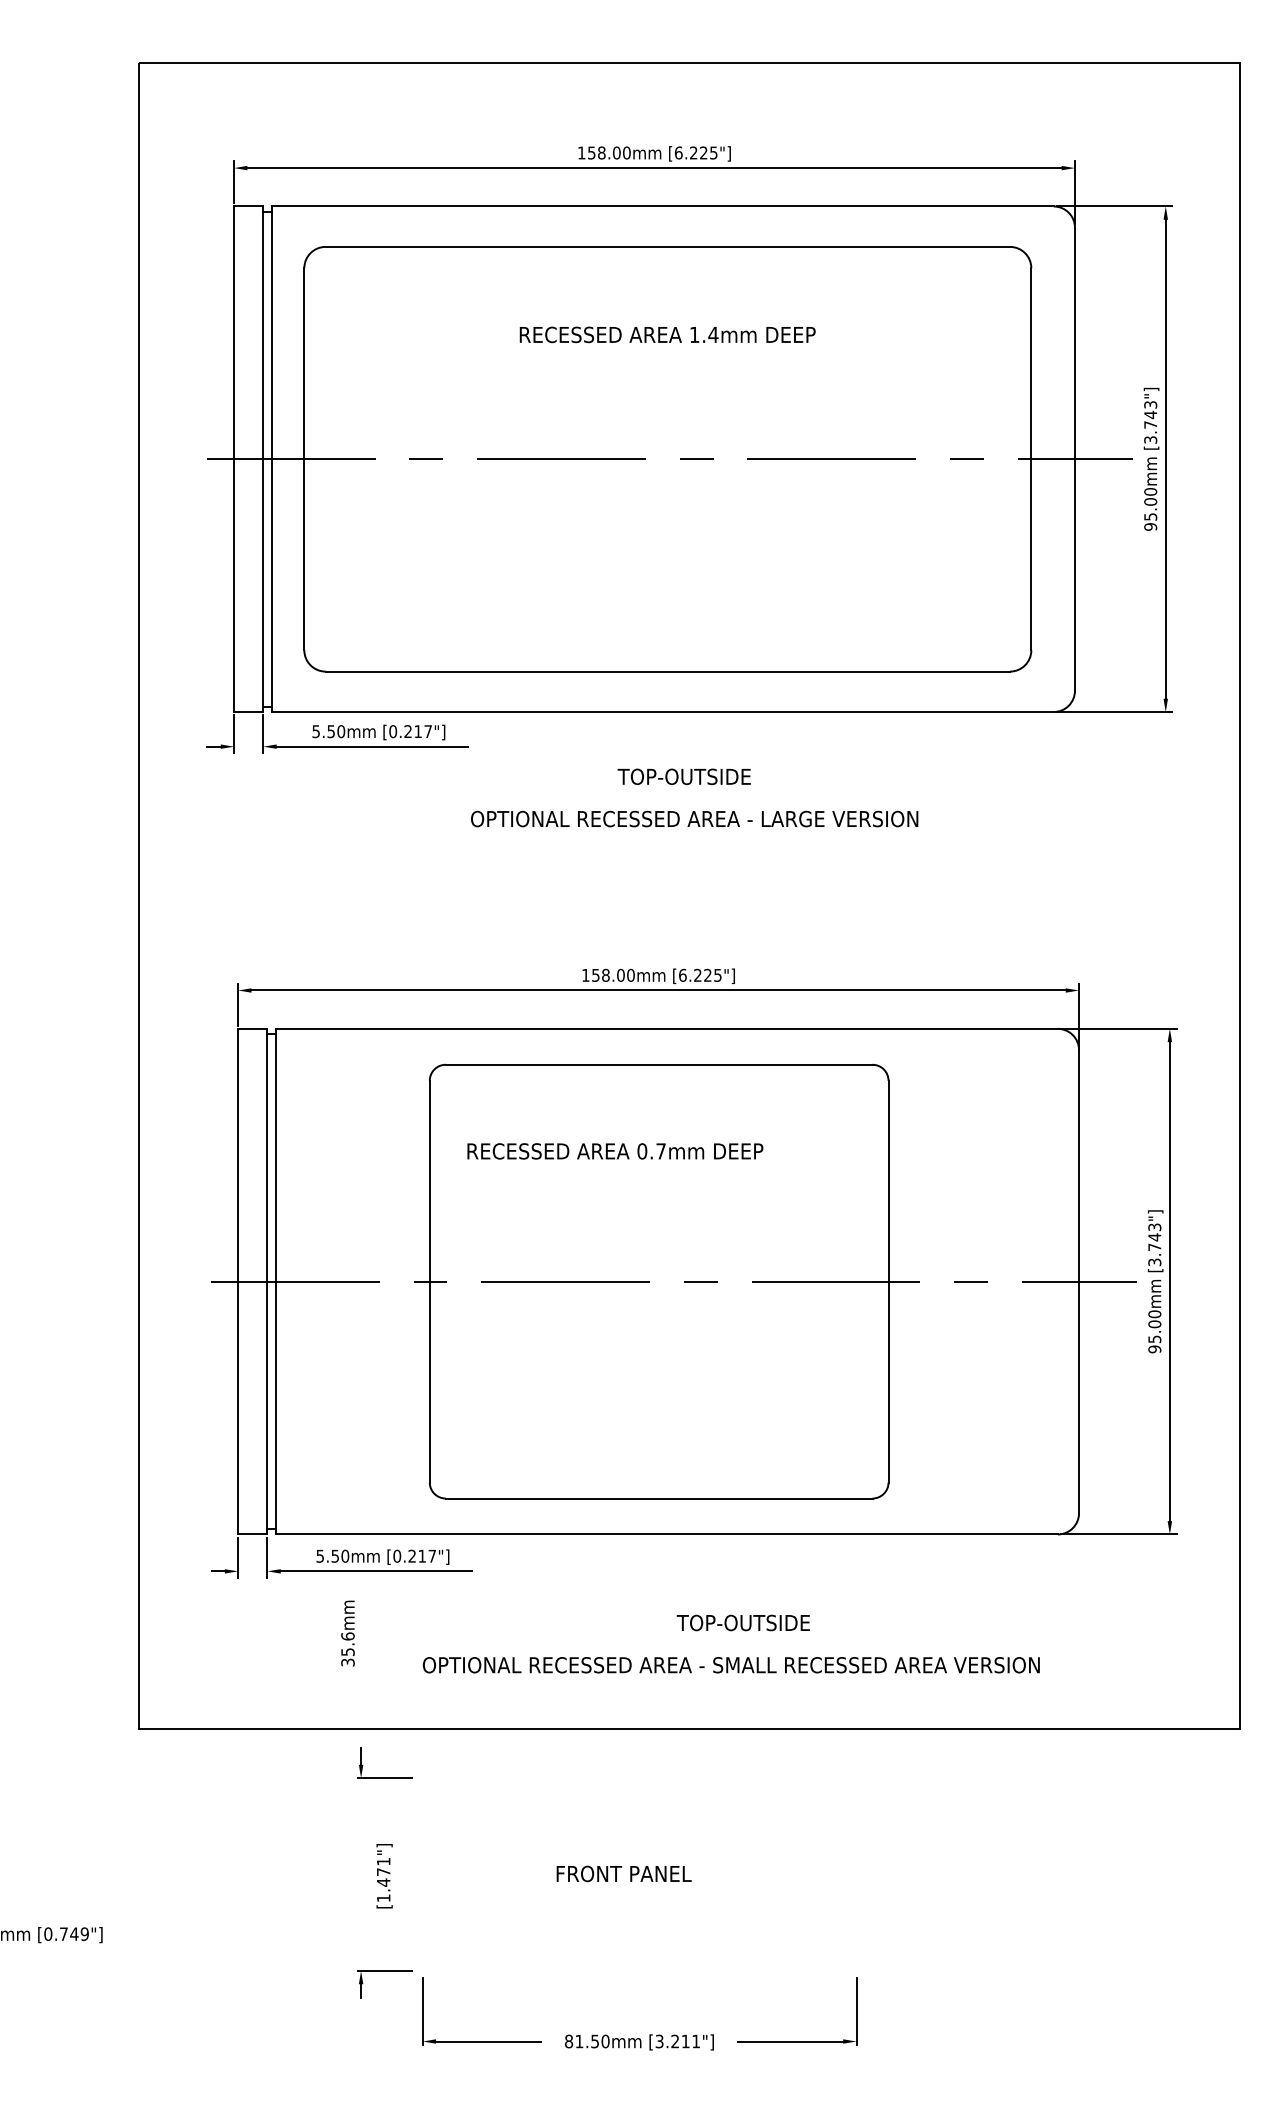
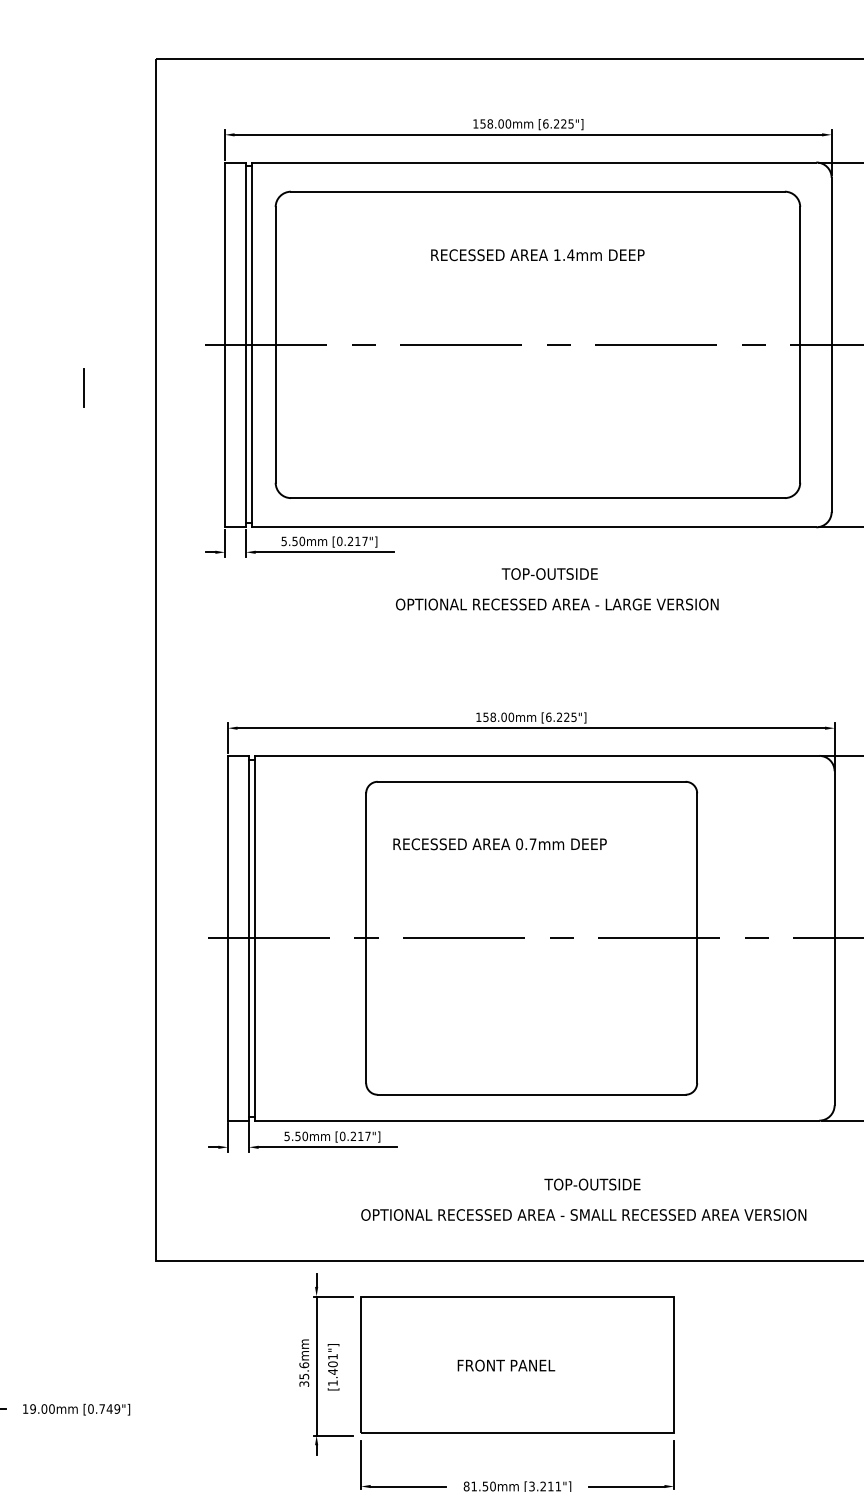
line: (38, 519) -> (83, 388), added
text: (347, 1633) -> (303, 1363), moved
text: (383, 1872) -> (332, 1364), [1.471"] -> [1.401"]
part: (639, 1872) -> (517, 1364), added
line: (361, 1874) -> (316, 1366), added

